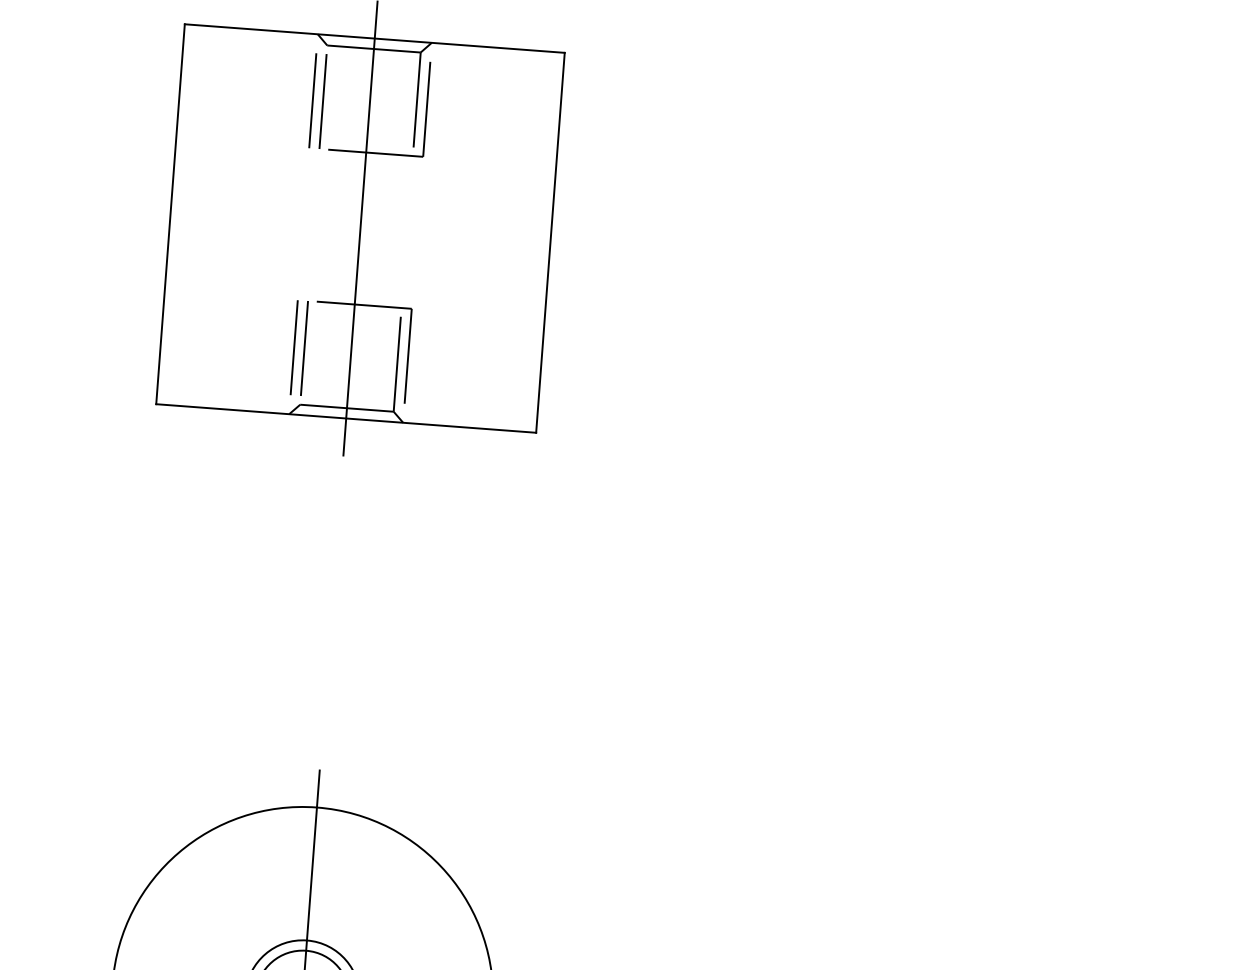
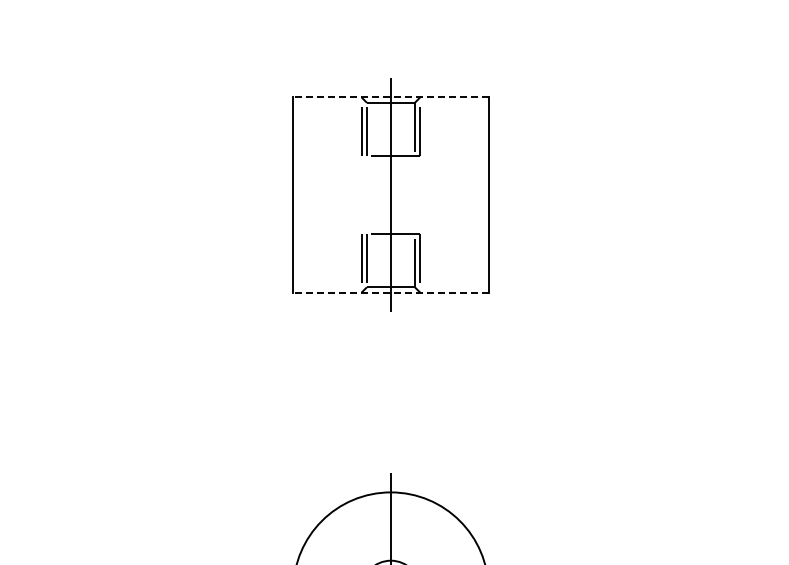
line: (373, 38) -> (390, 97), solid -> dashed
line: (345, 418) -> (390, 292), solid -> dashed

